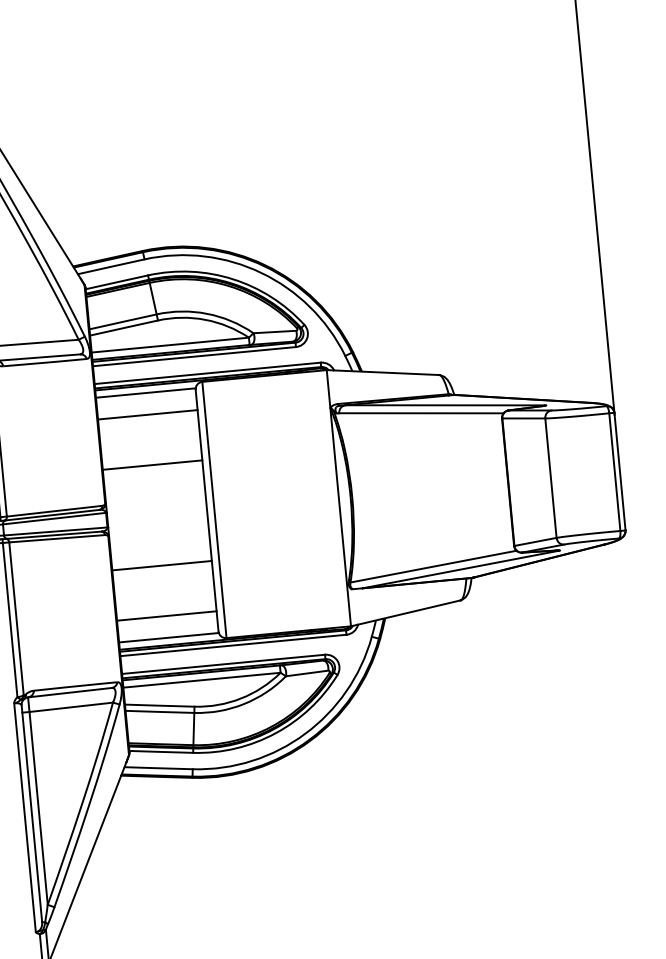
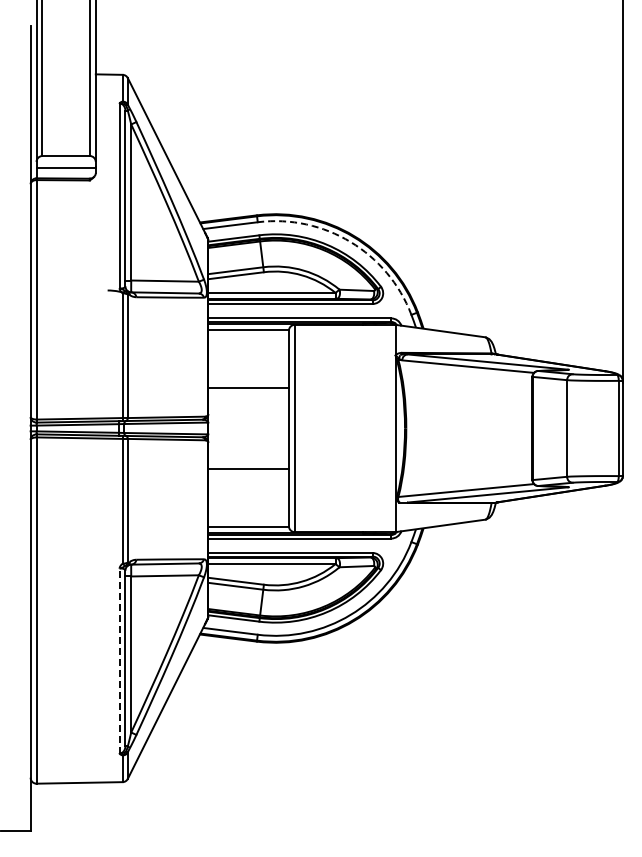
arc: (261, 273) -> (350, 242), solid -> dashed
line: (147, 415) -> (248, 347), removed
line: (166, 615) -> (248, 509), removed
line: (24, 817) -> (119, 660), solid -> dashed

